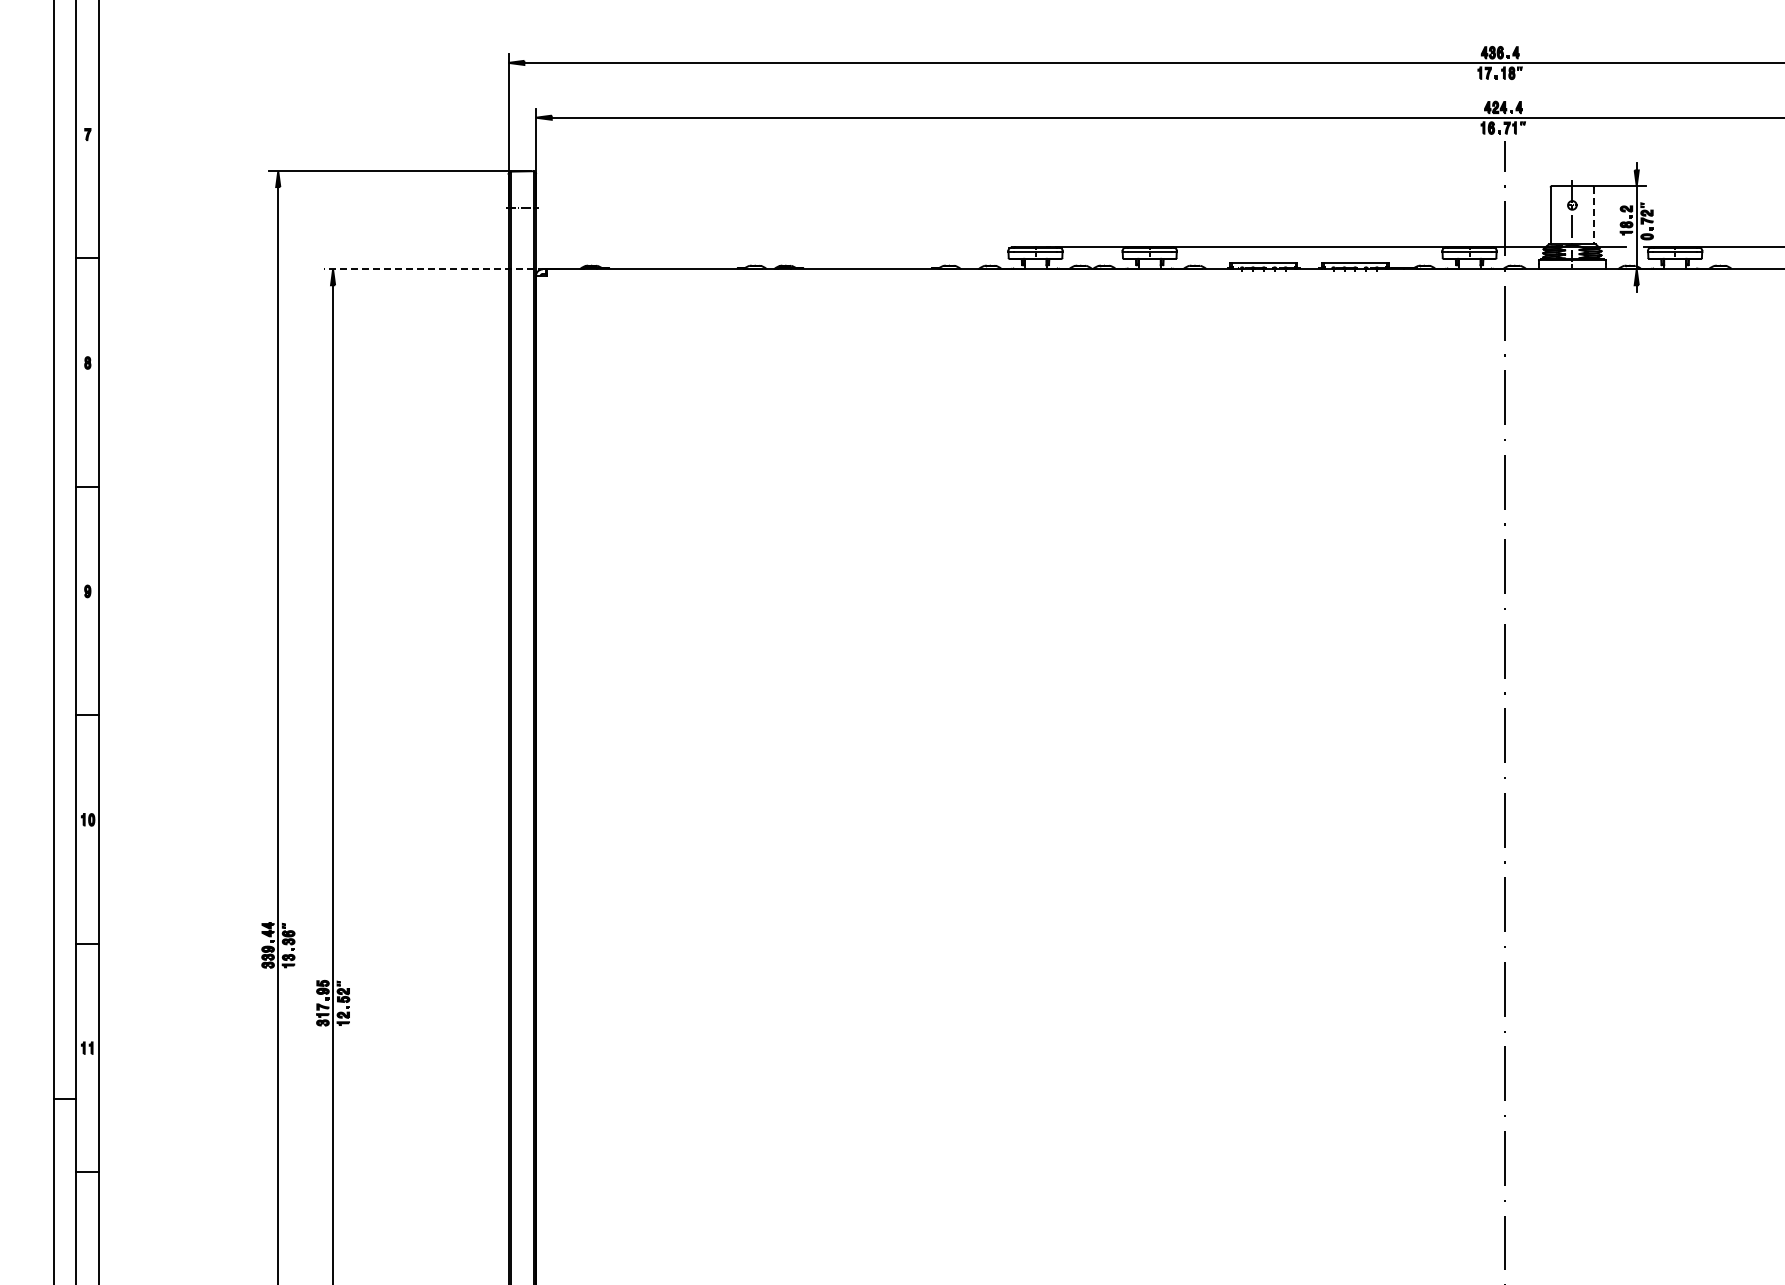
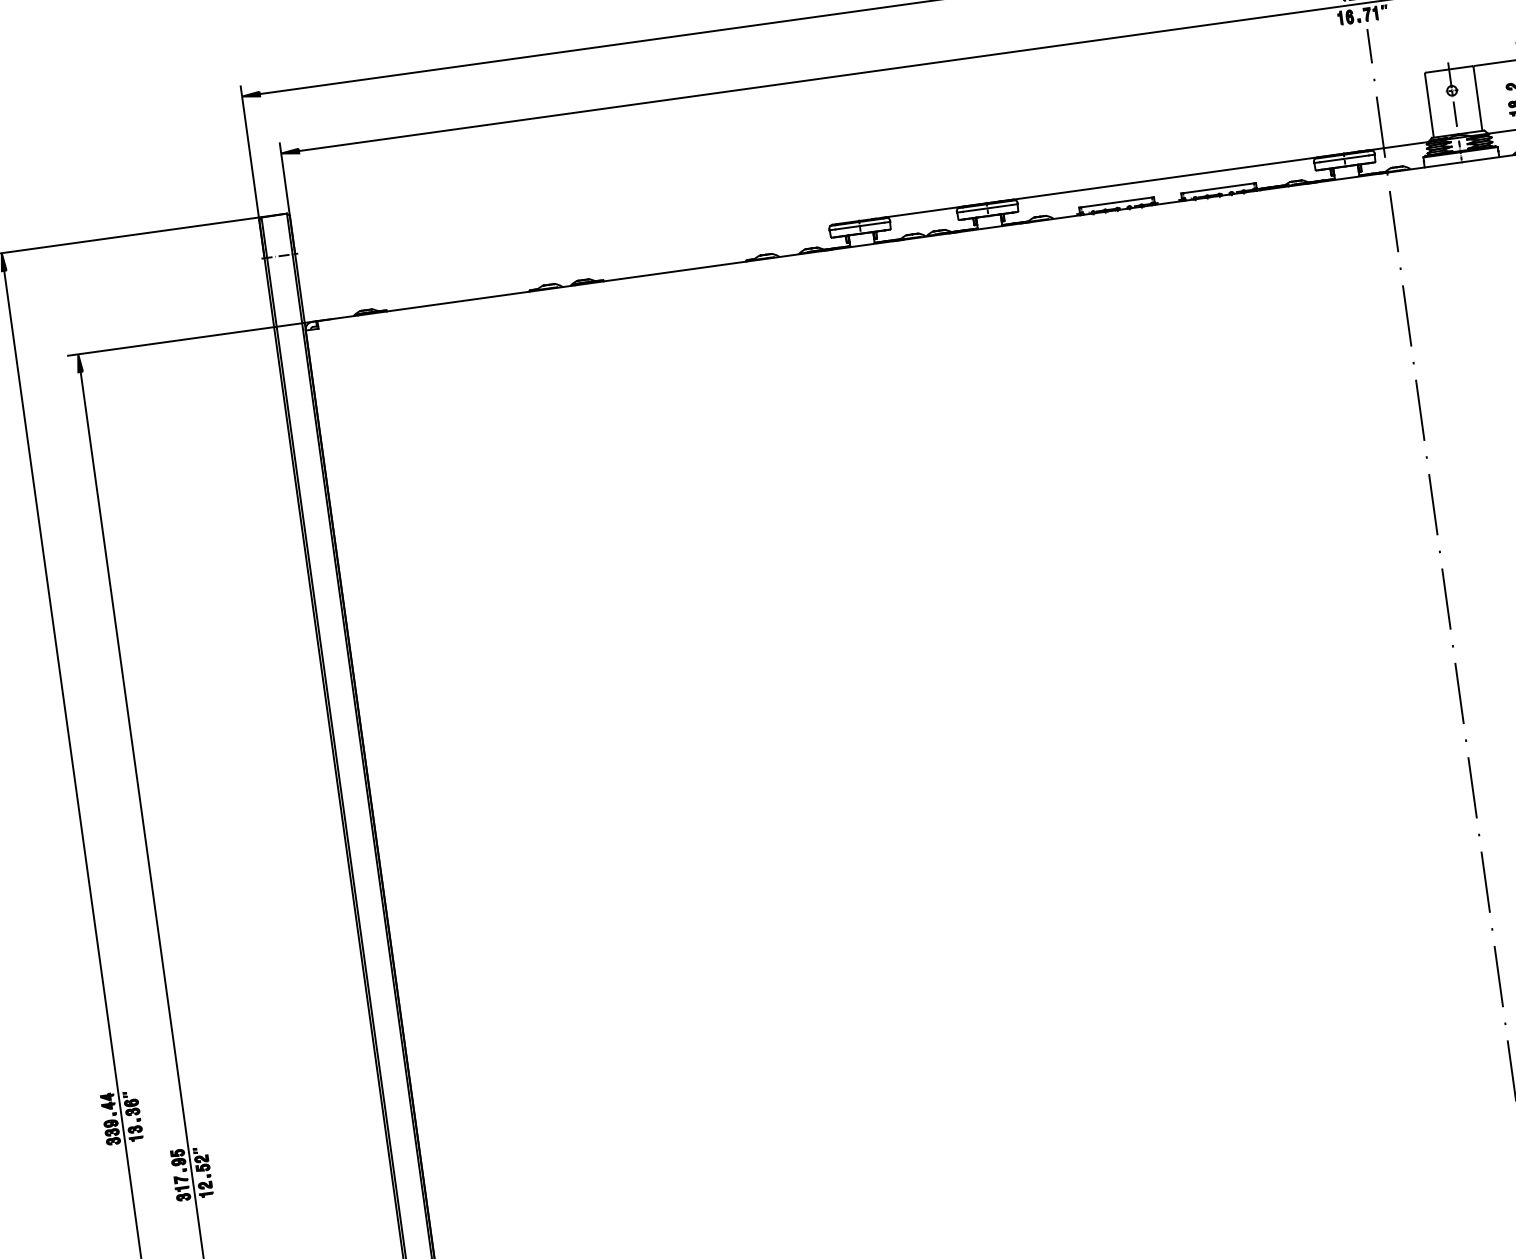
line: (1594, 216) -> (1478, 99), dashed -> solid
line: (434, 269) -> (191, 338), dashed -> solid

